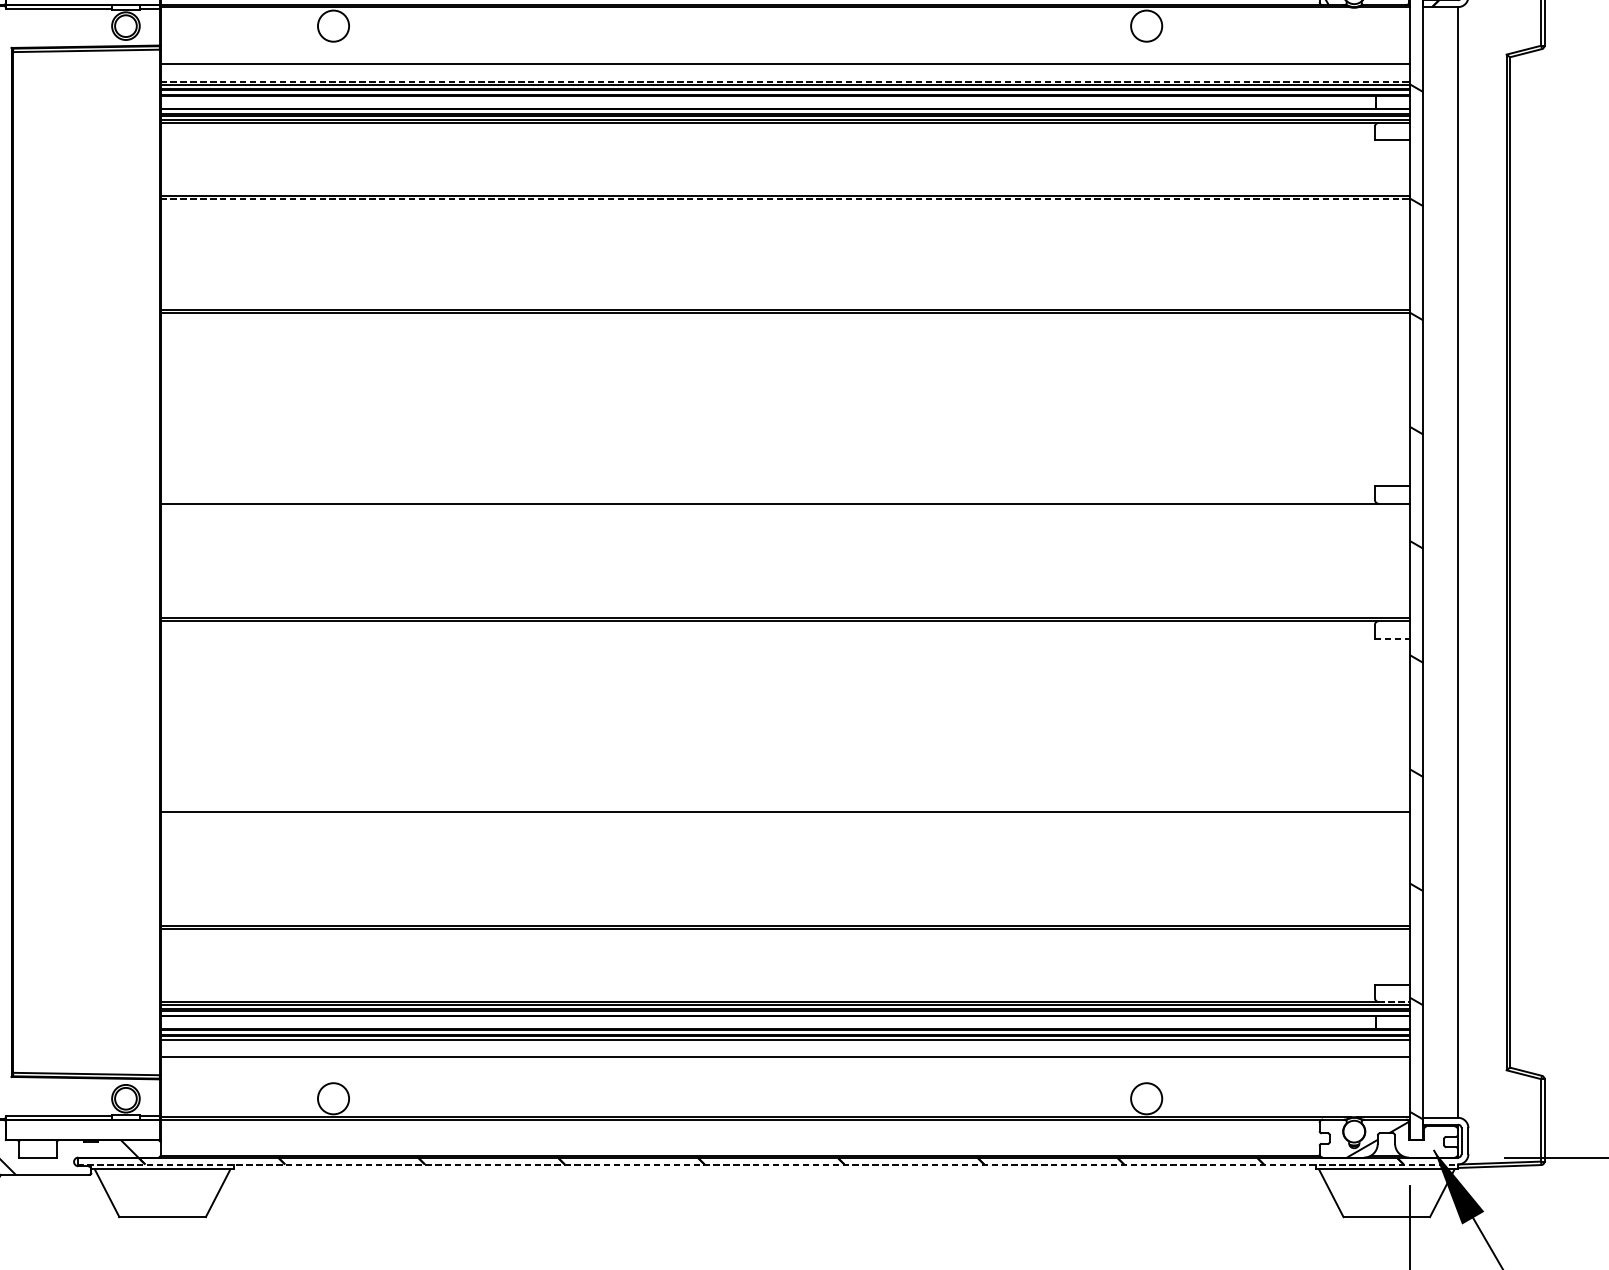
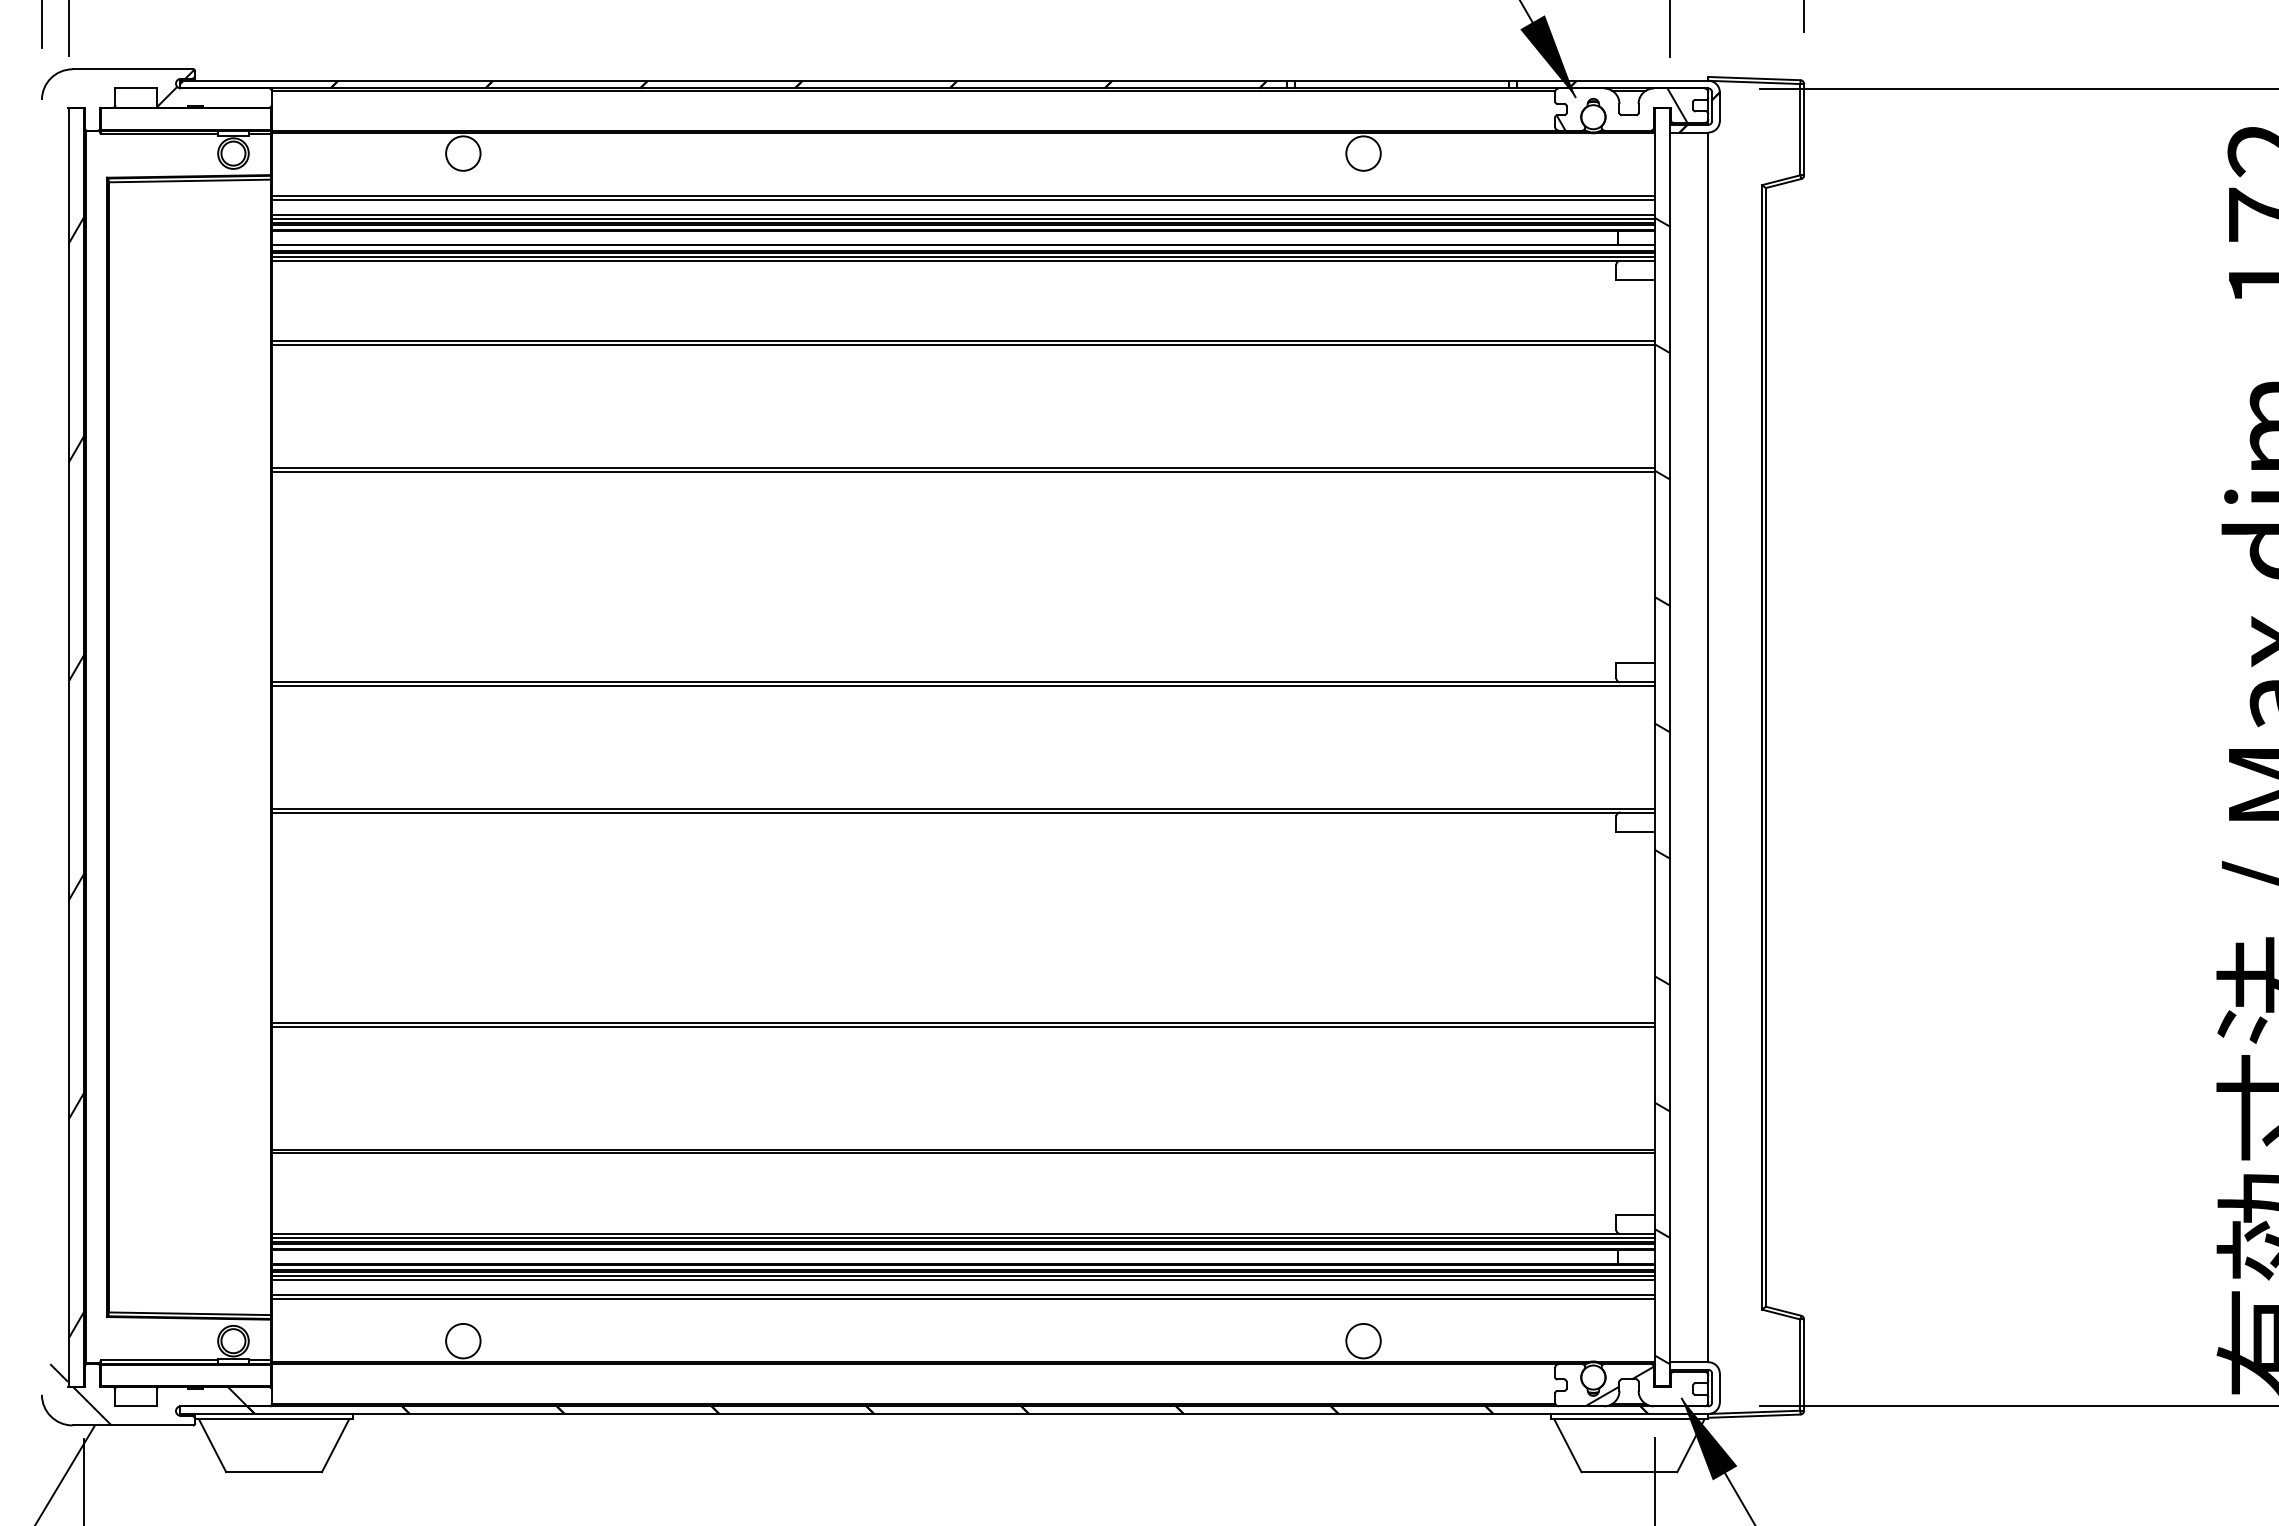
line: (784, 67) -> (962, 199), added
line: (785, 81) -> (963, 214), dashed -> solid
line: (785, 199) -> (963, 345), dashed -> solid
line: (784, 507) -> (962, 686), added
line: (1393, 638) -> (1636, 831), dashed -> solid
line: (784, 815) -> (962, 1027), added
line: (1394, 1001) -> (1637, 1233), dashed -> solid
line: (784, 1043) -> (962, 1279), added
line: (784, 1061) -> (962, 1299), added
line: (768, 1164) -> (944, 1413), dashed -> solid

